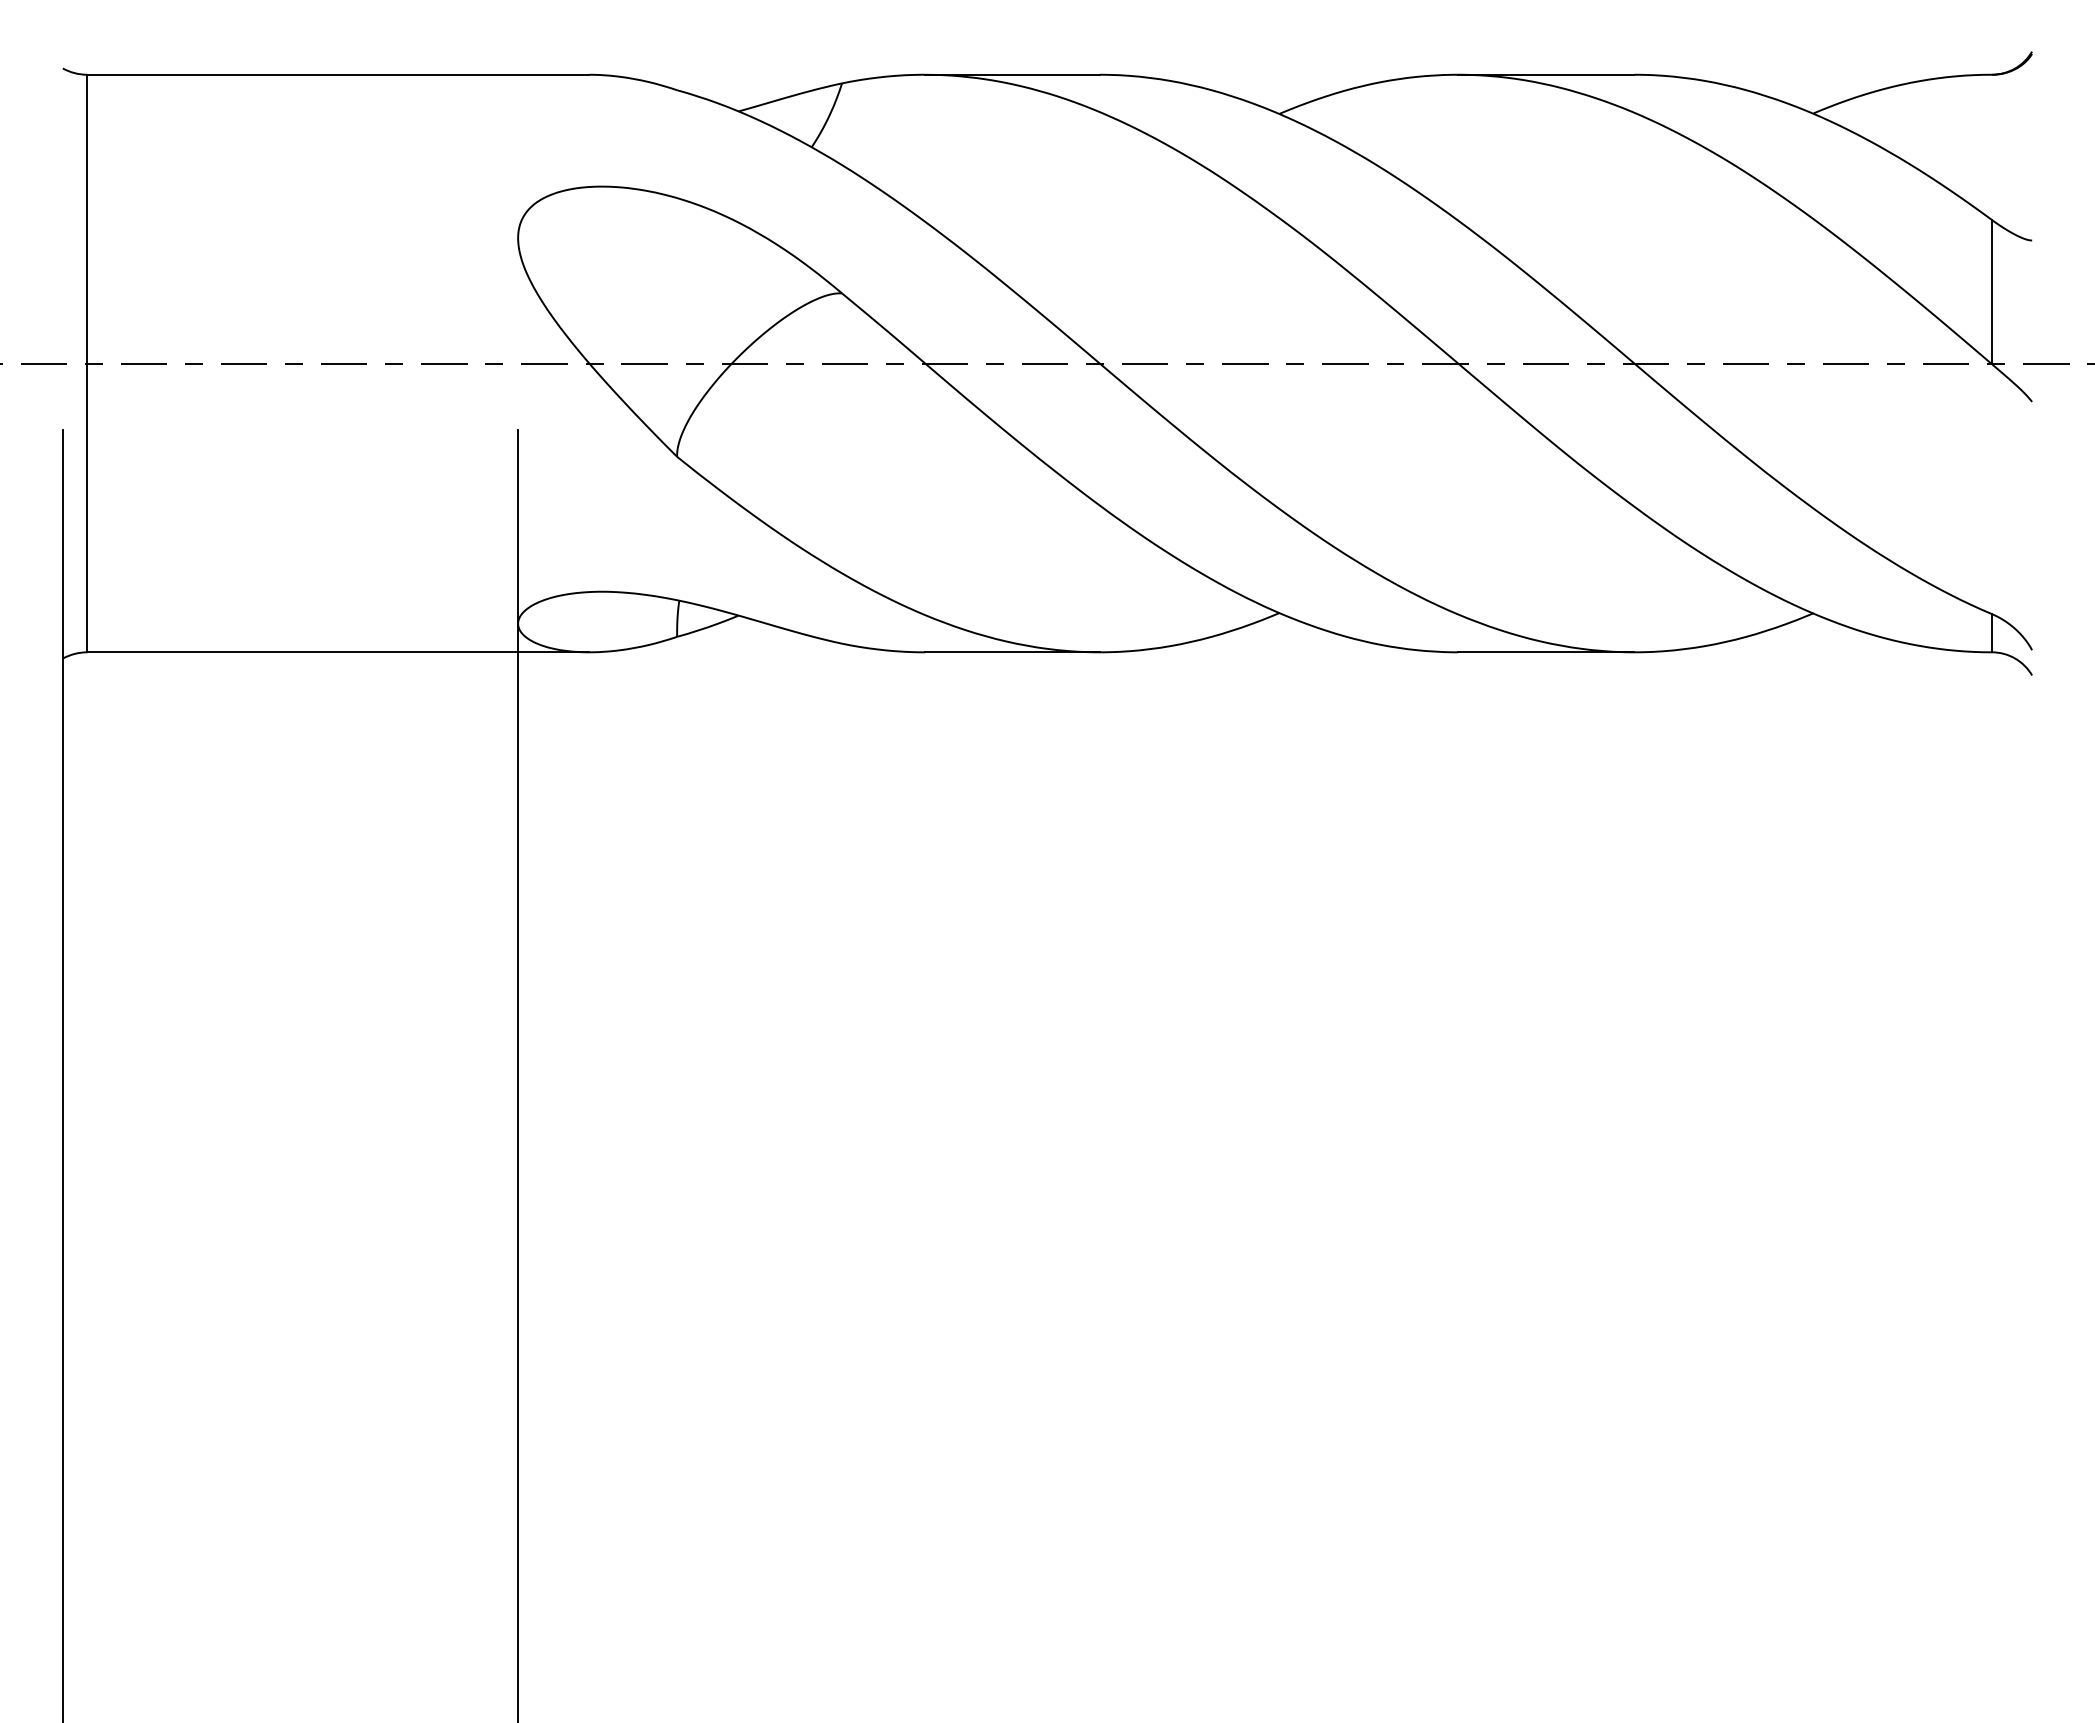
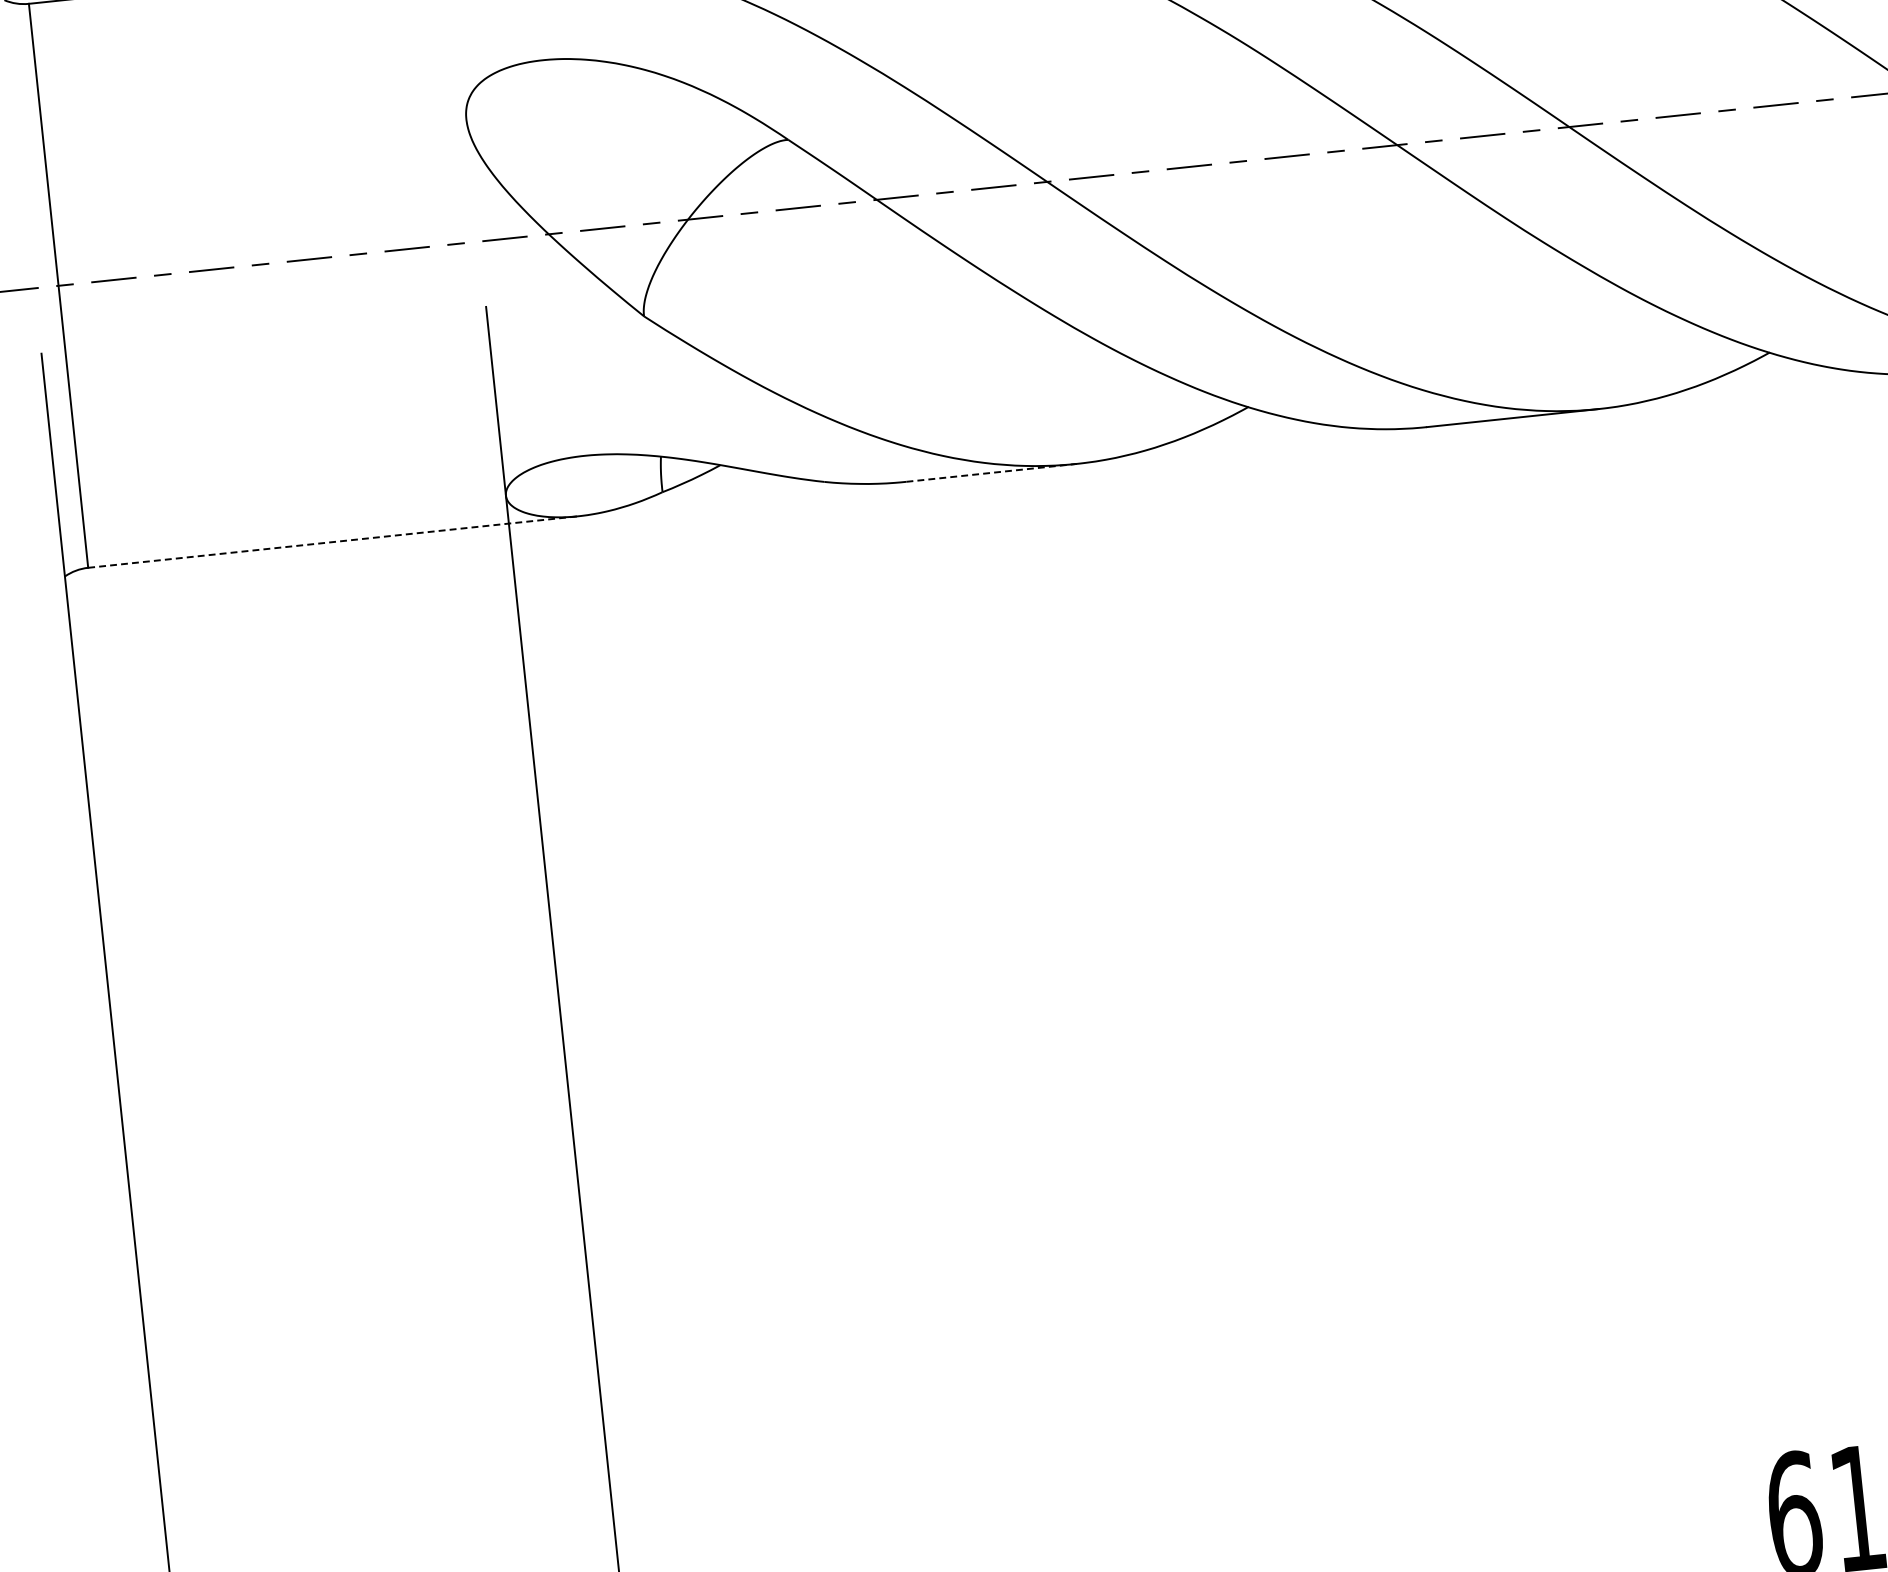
line: (338, 652) -> (333, 542), solid -> dashed
line: (1013, 652) -> (992, 472), solid -> dashed

